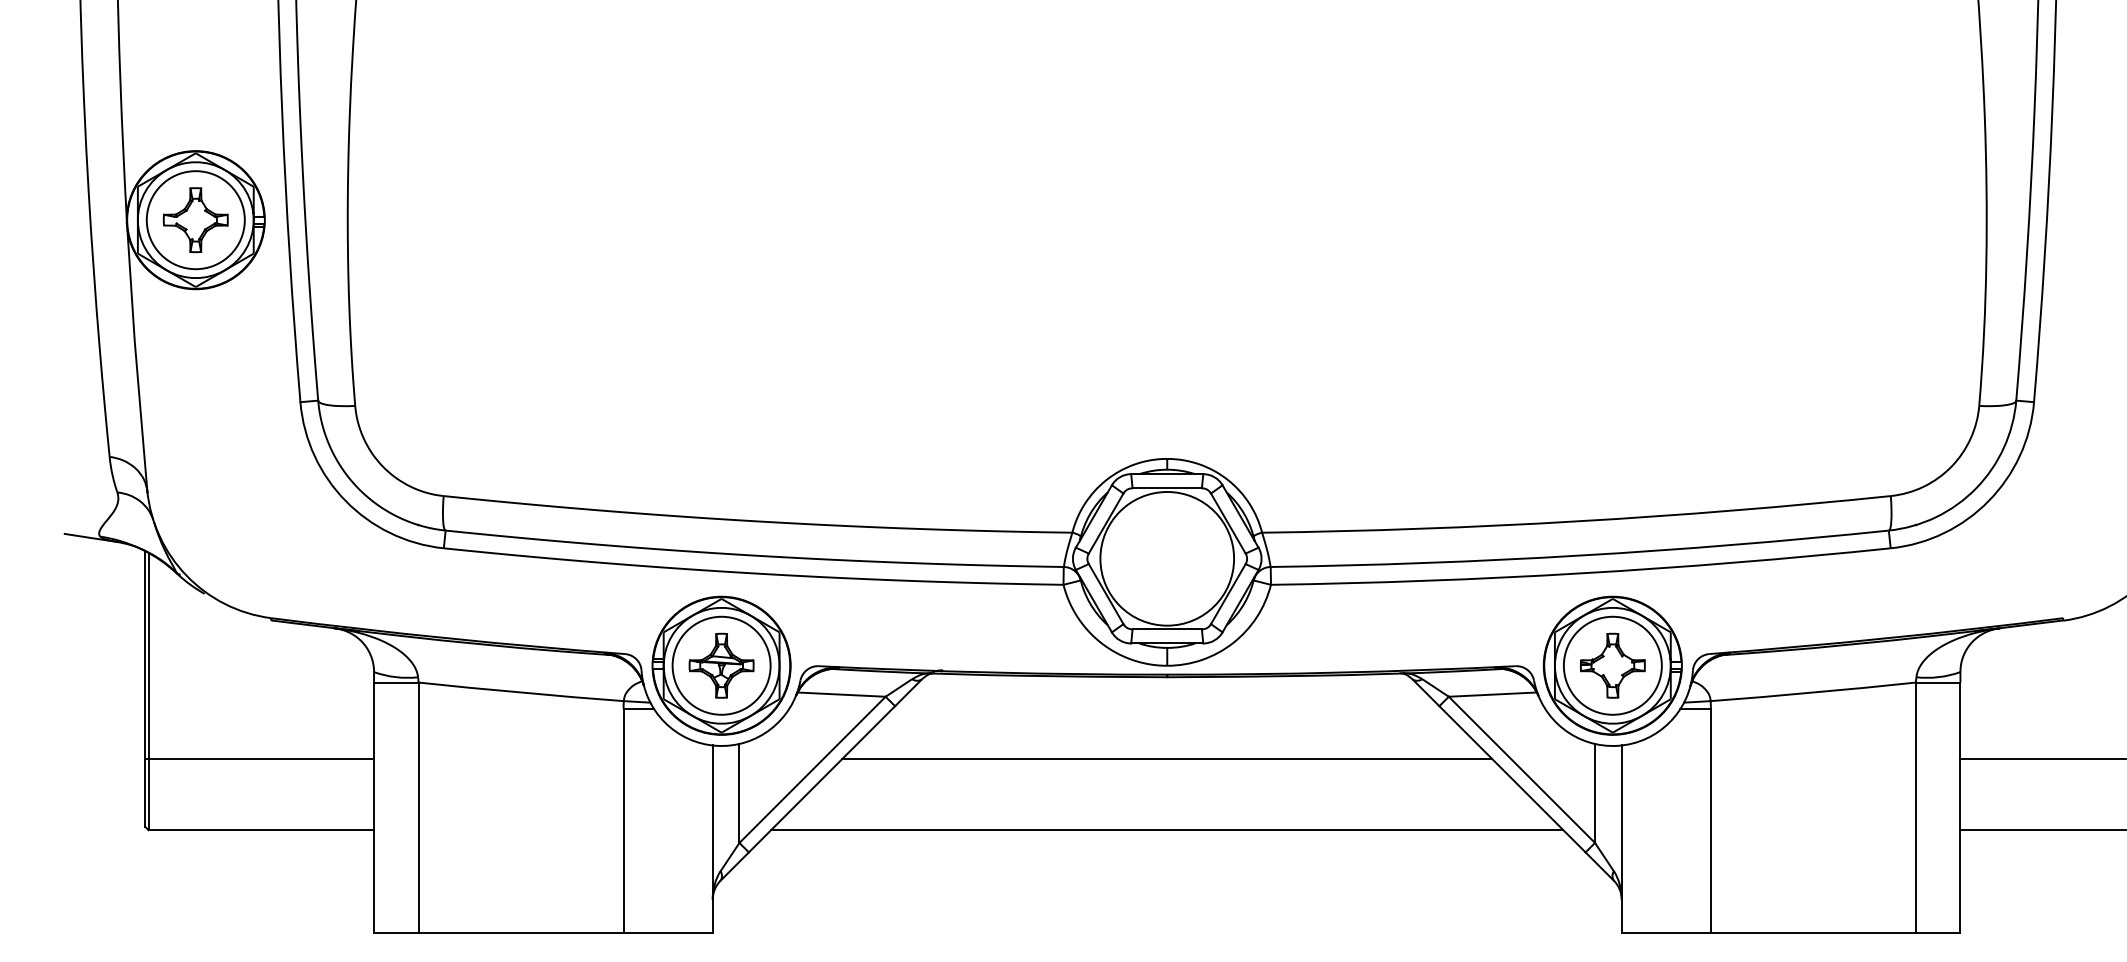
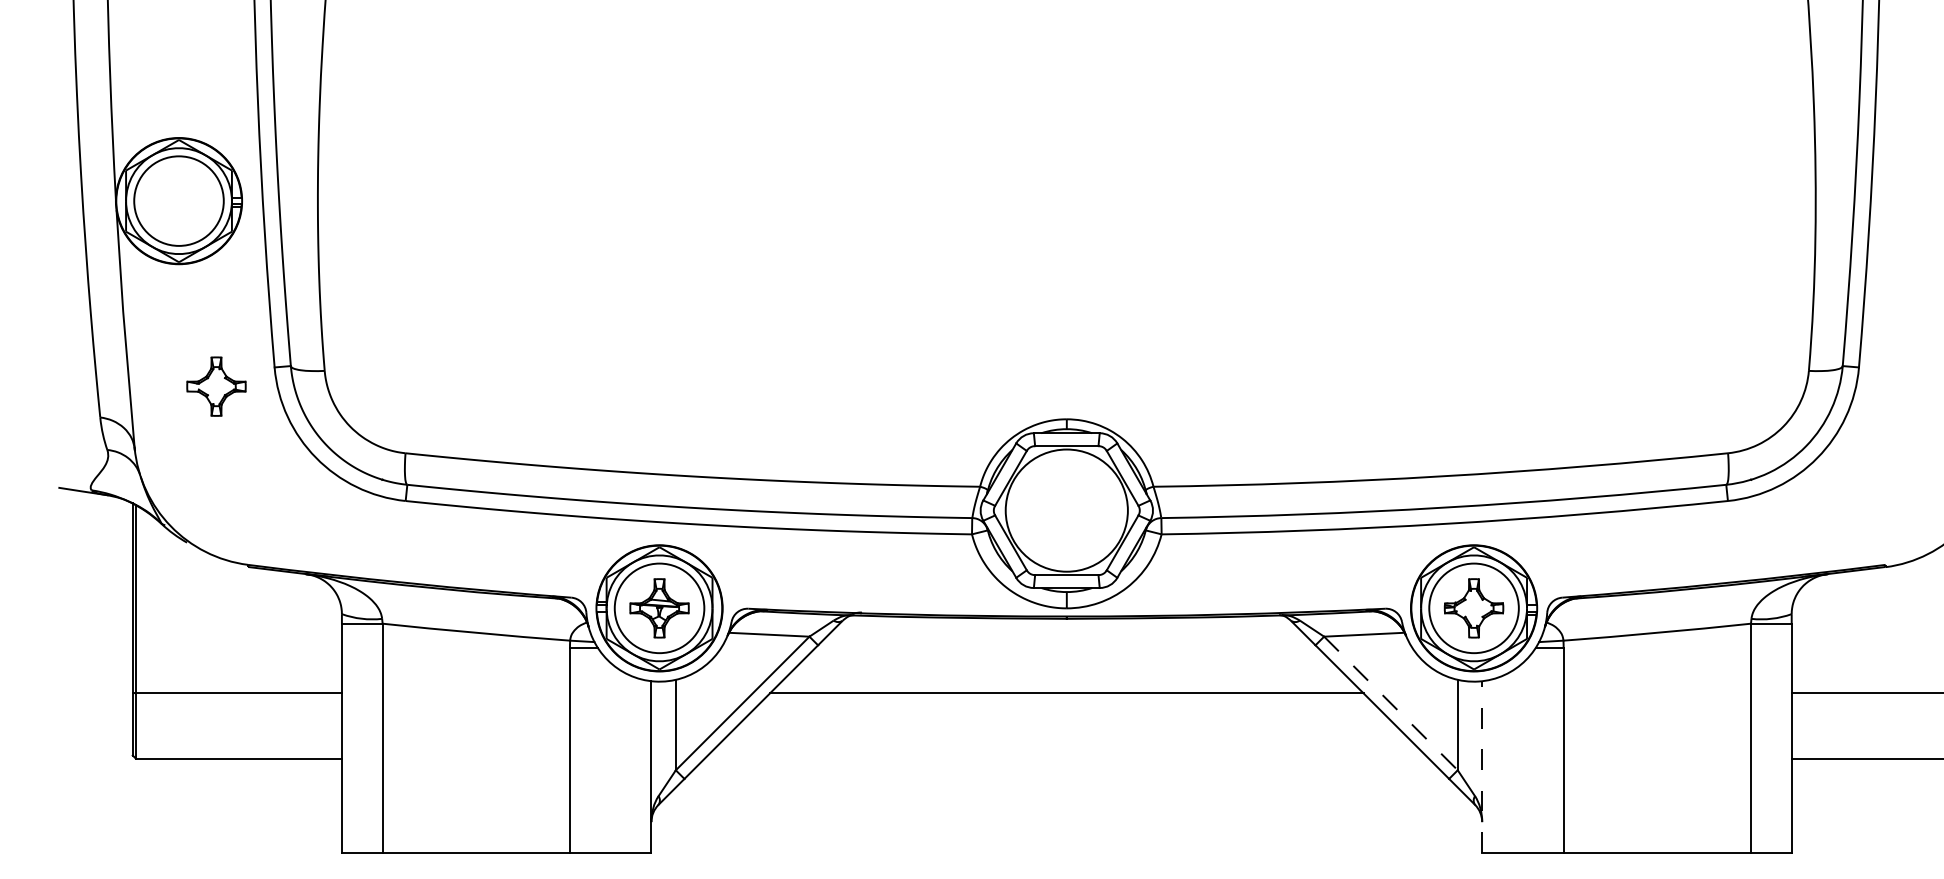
part: (195, 220) -> (216, 386), moved
line: (1522, 770) -> (1391, 704), solid -> dashed
line: (1167, 830) -> (1067, 758), removed
line: (1621, 839) -> (1481, 767), solid -> dashed

